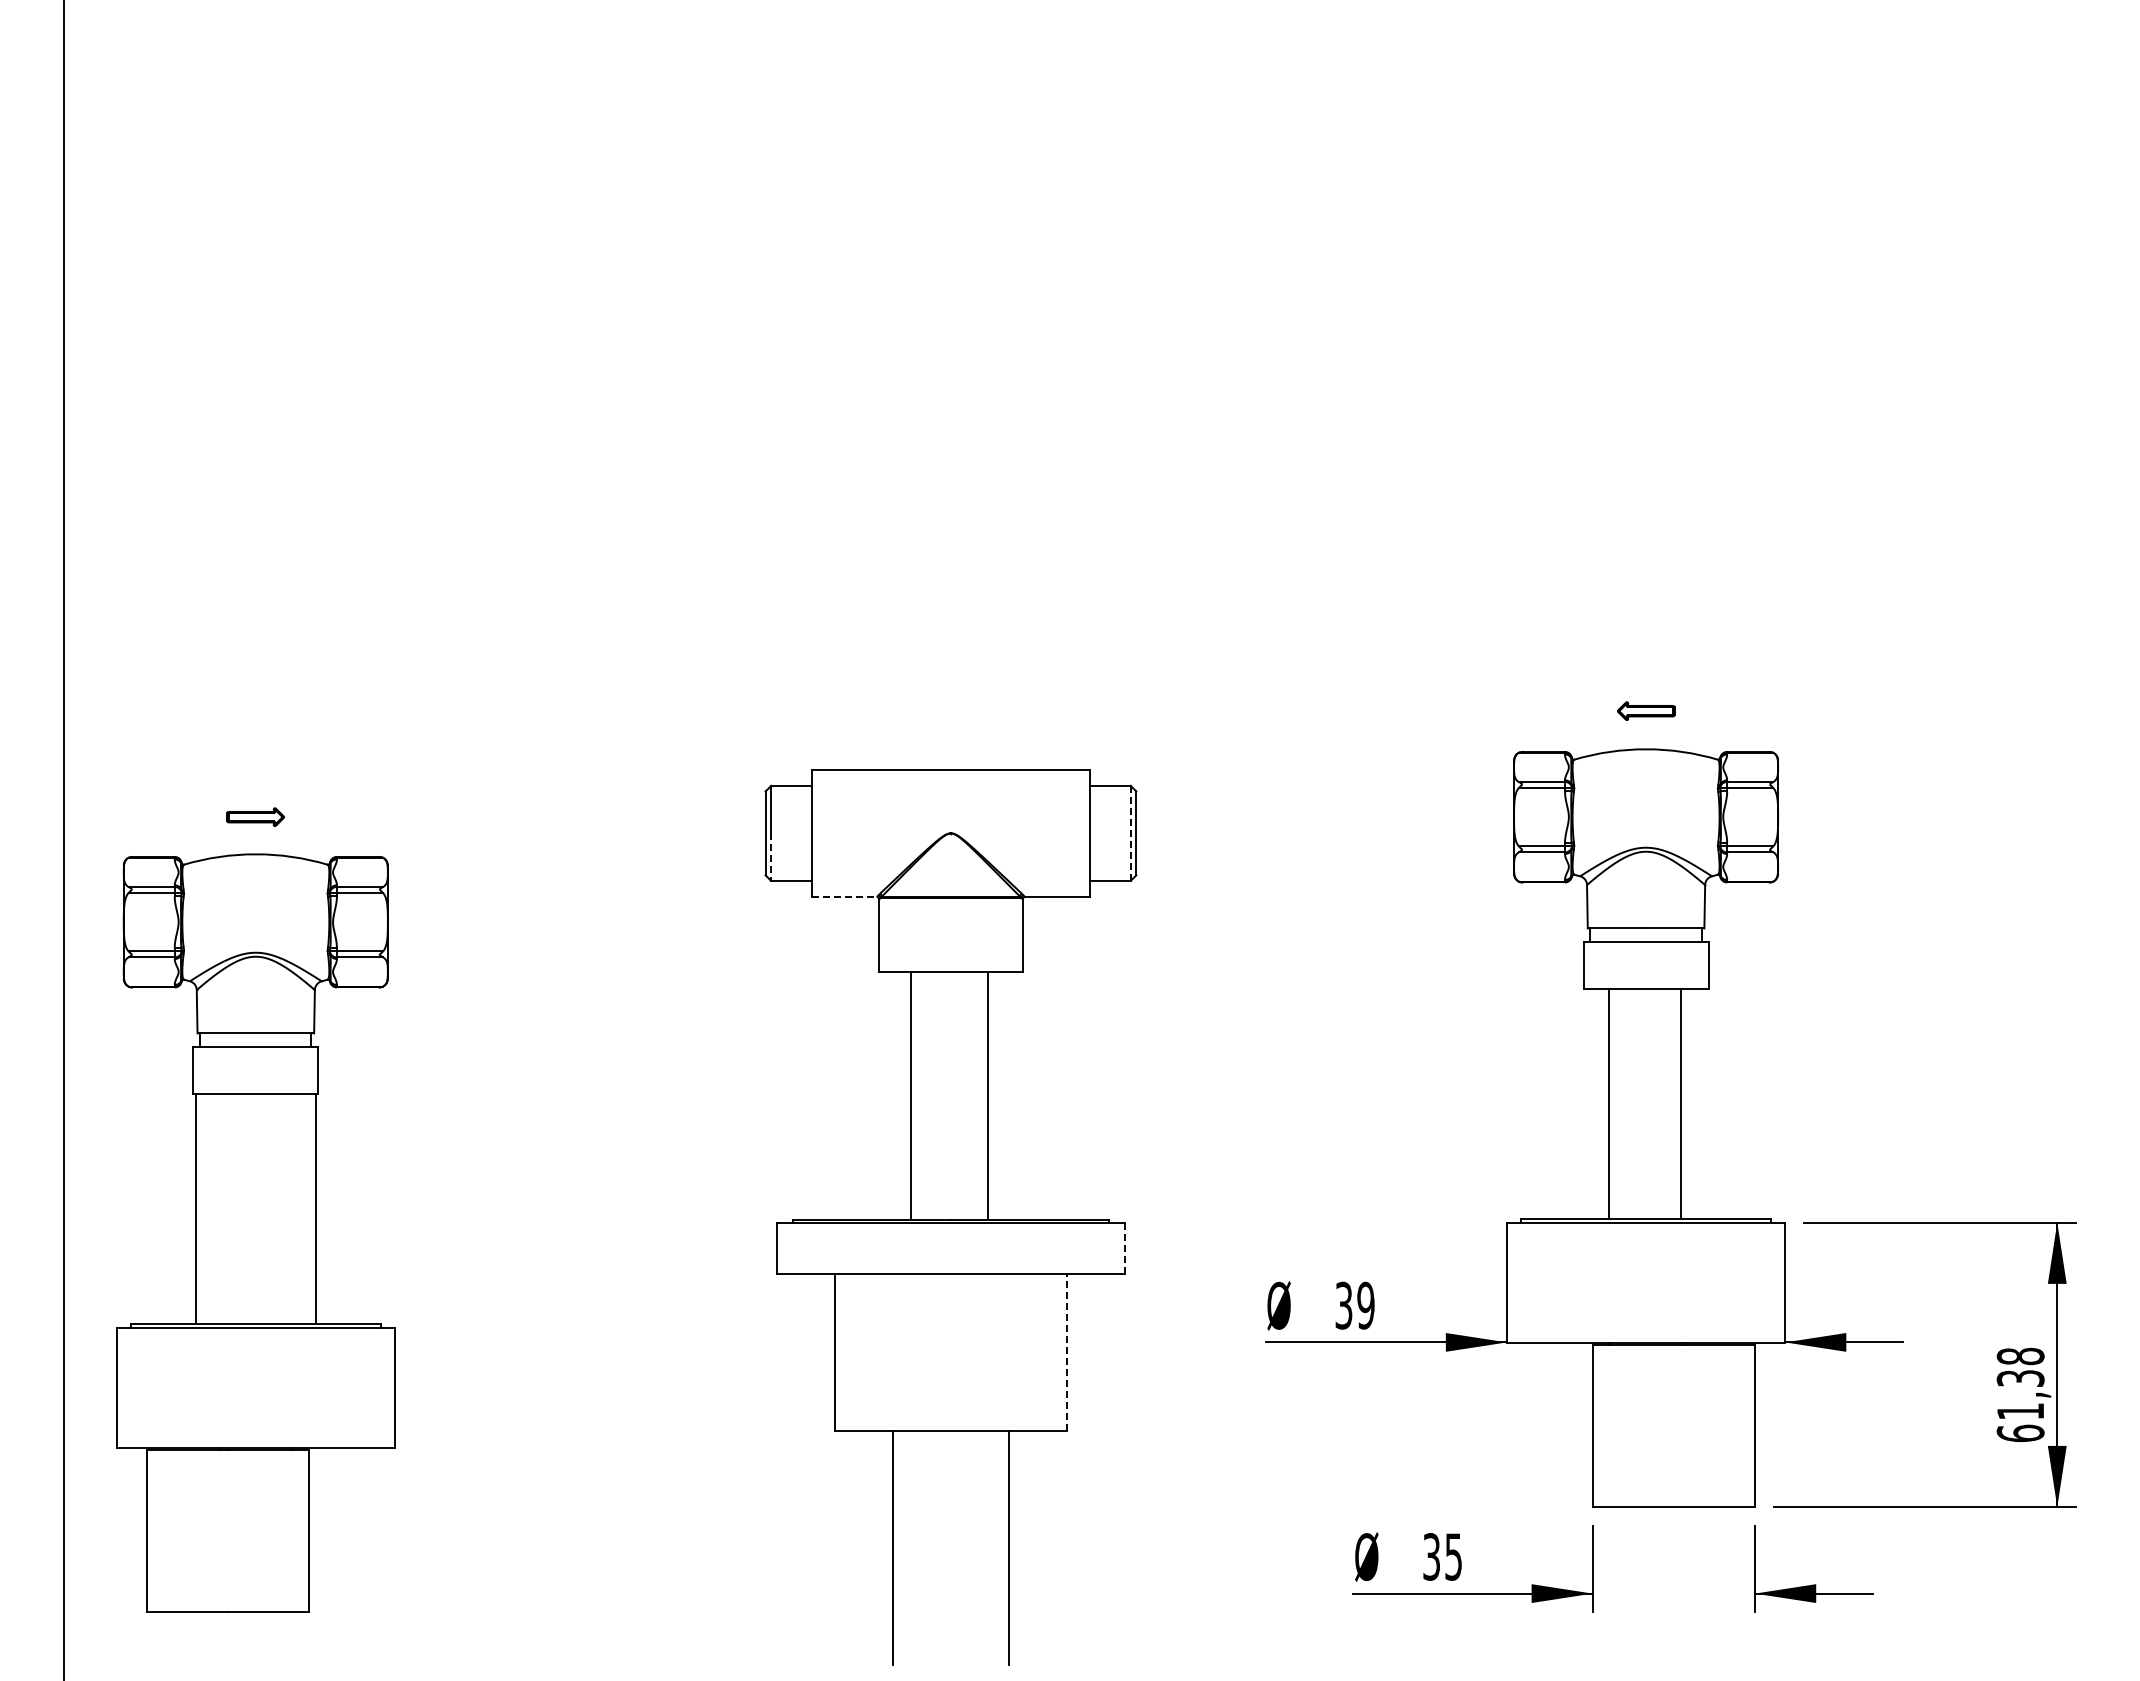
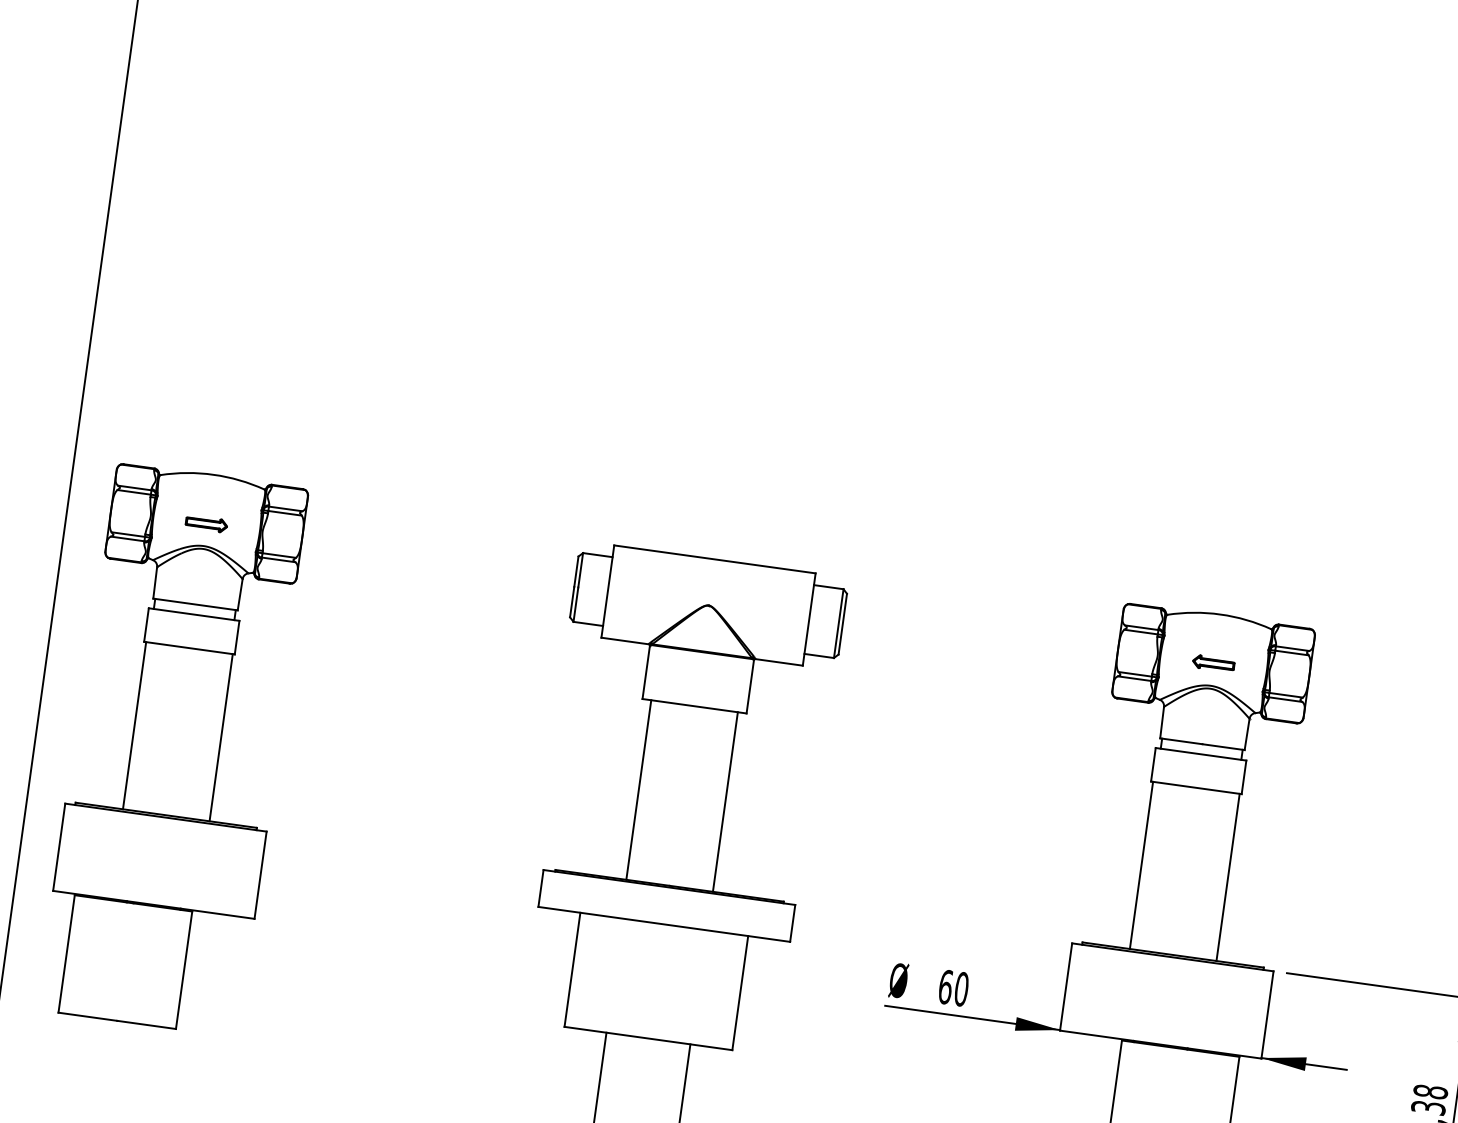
part: (1646, 710) -> (1213, 663), moved
line: (1130, 833) -> (838, 623), dashed -> solid
line: (771, 857) -> (576, 604), dashed -> solid
line: (844, 897) -> (624, 641), dashed -> solid
line: (910, 1096) -> (725, 802), moved
line: (988, 1096) -> (639, 790), moved
line: (1608, 1103) -> (1227, 877), moved
line: (1681, 1103) -> (1141, 865), moved
part: (255, 1232) -> (175, 748), moved
line: (1124, 1247) -> (792, 922), dashed -> solid
text: (1354, 1305) -> (953, 988), 39 -> 60
line: (1066, 1352) -> (740, 993), dashed -> solid

